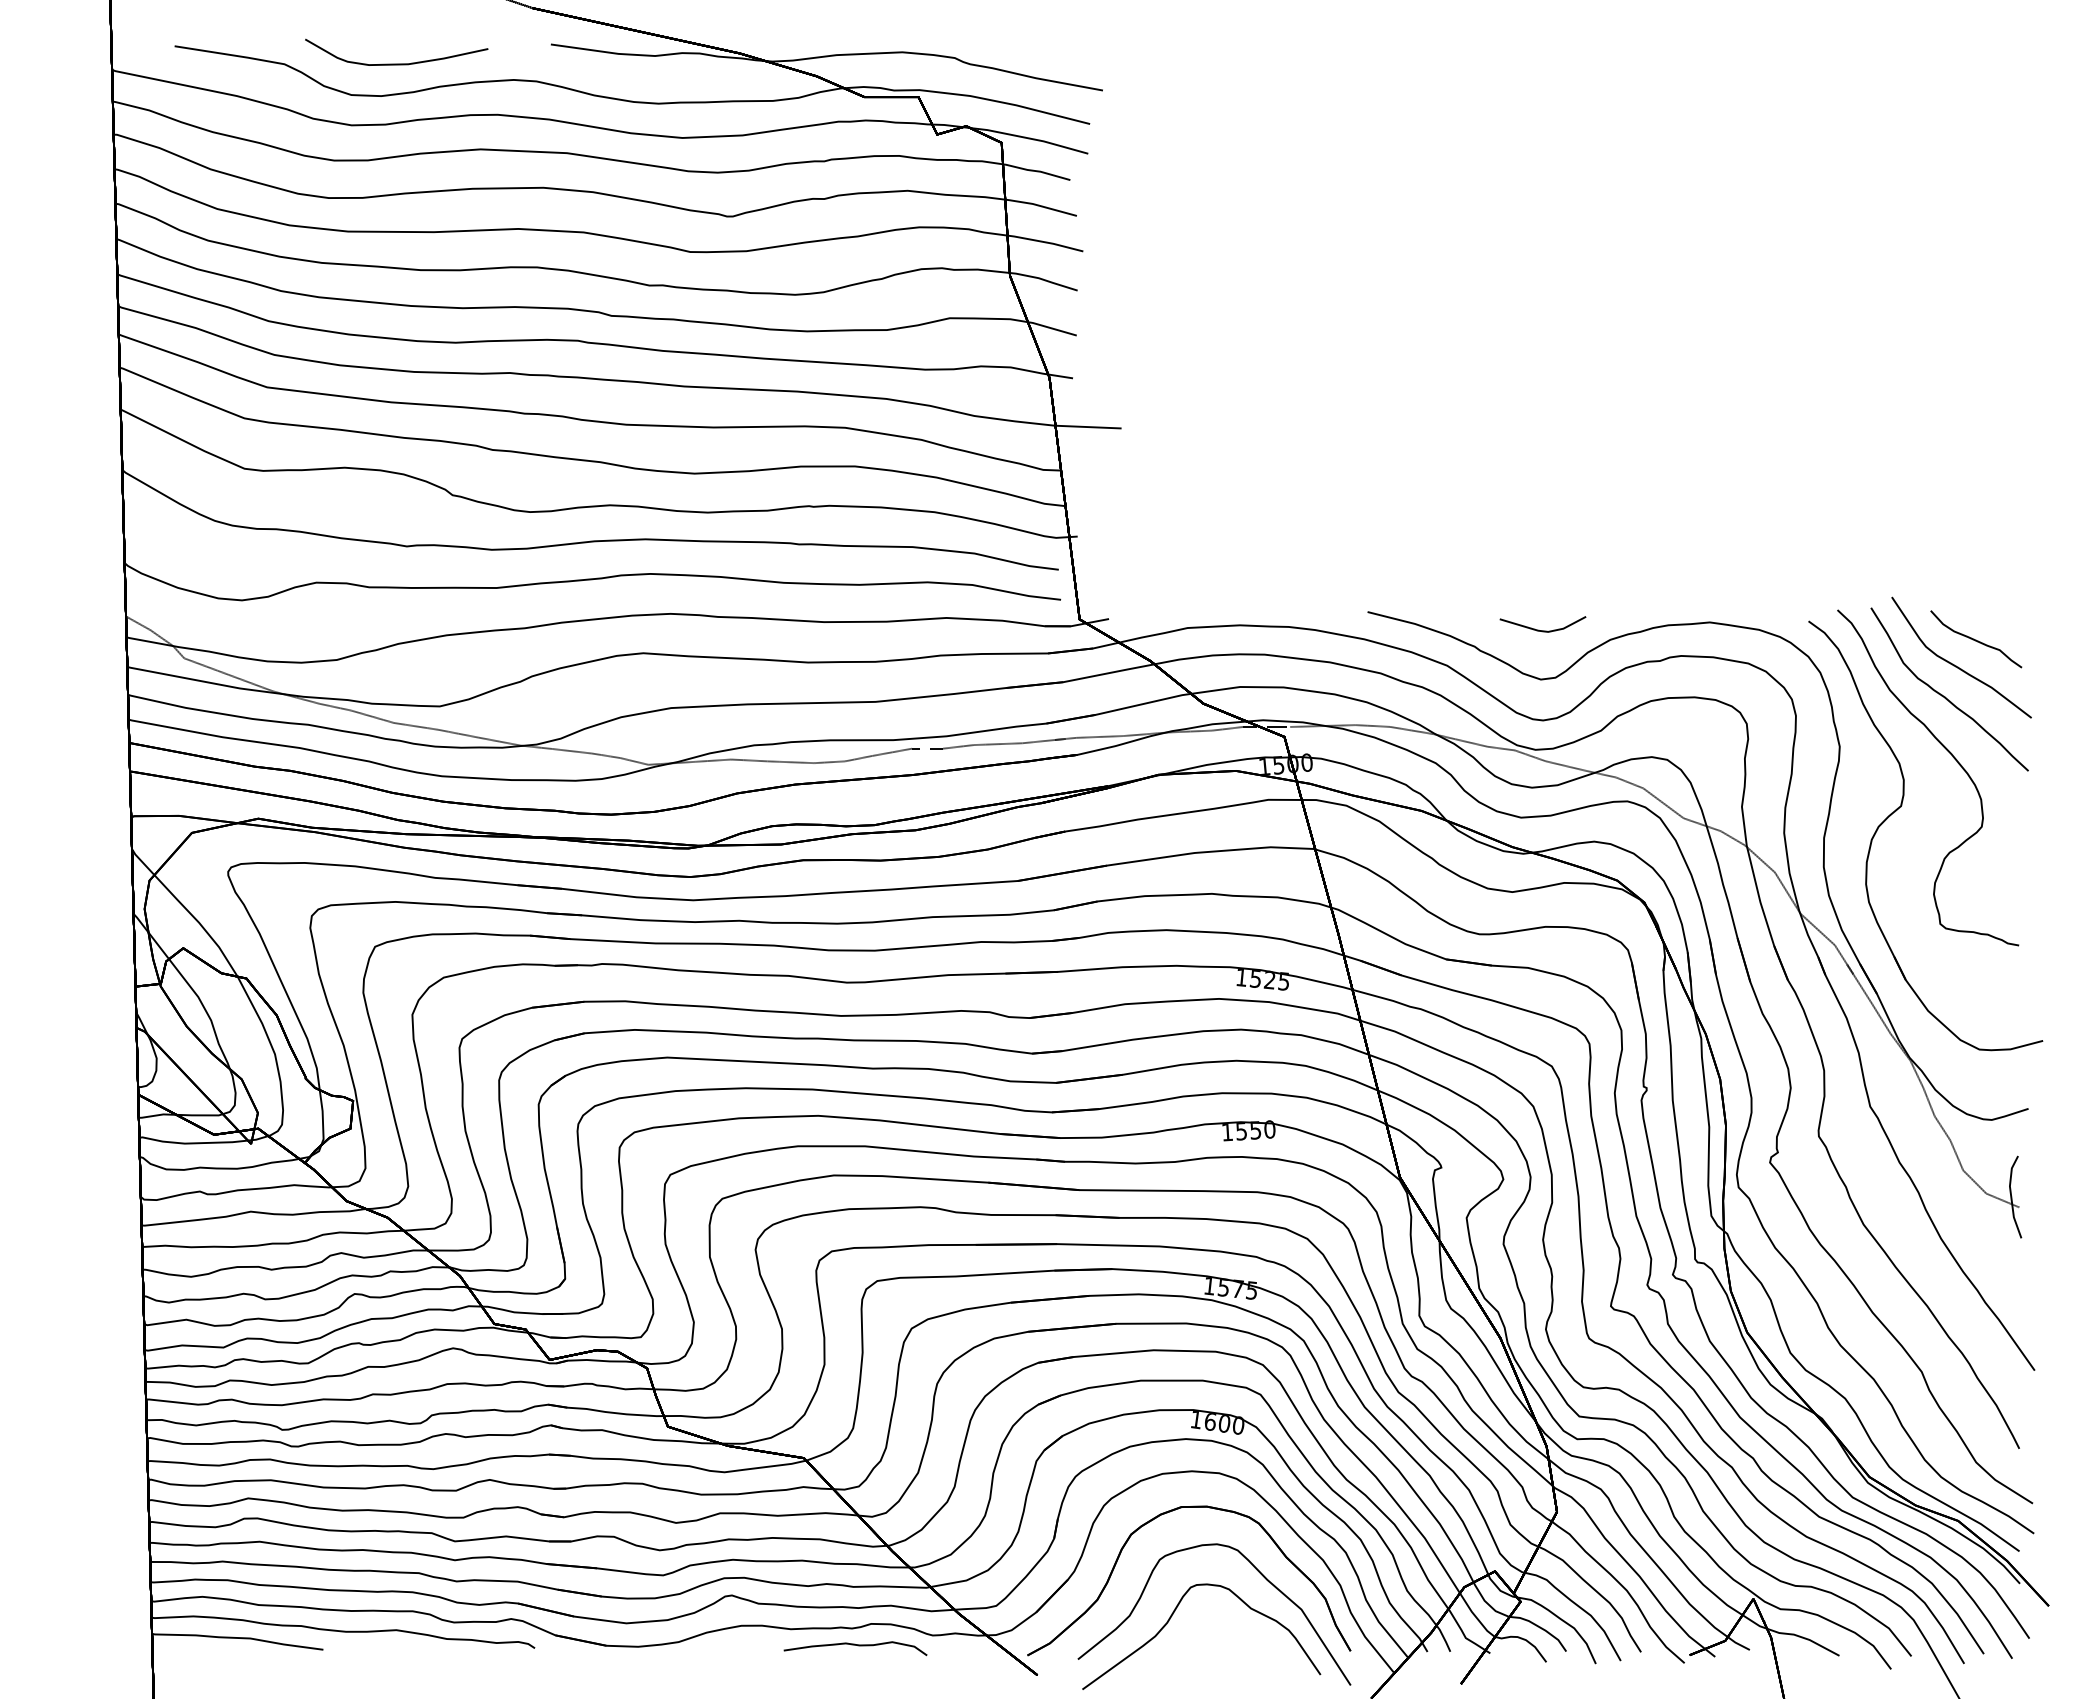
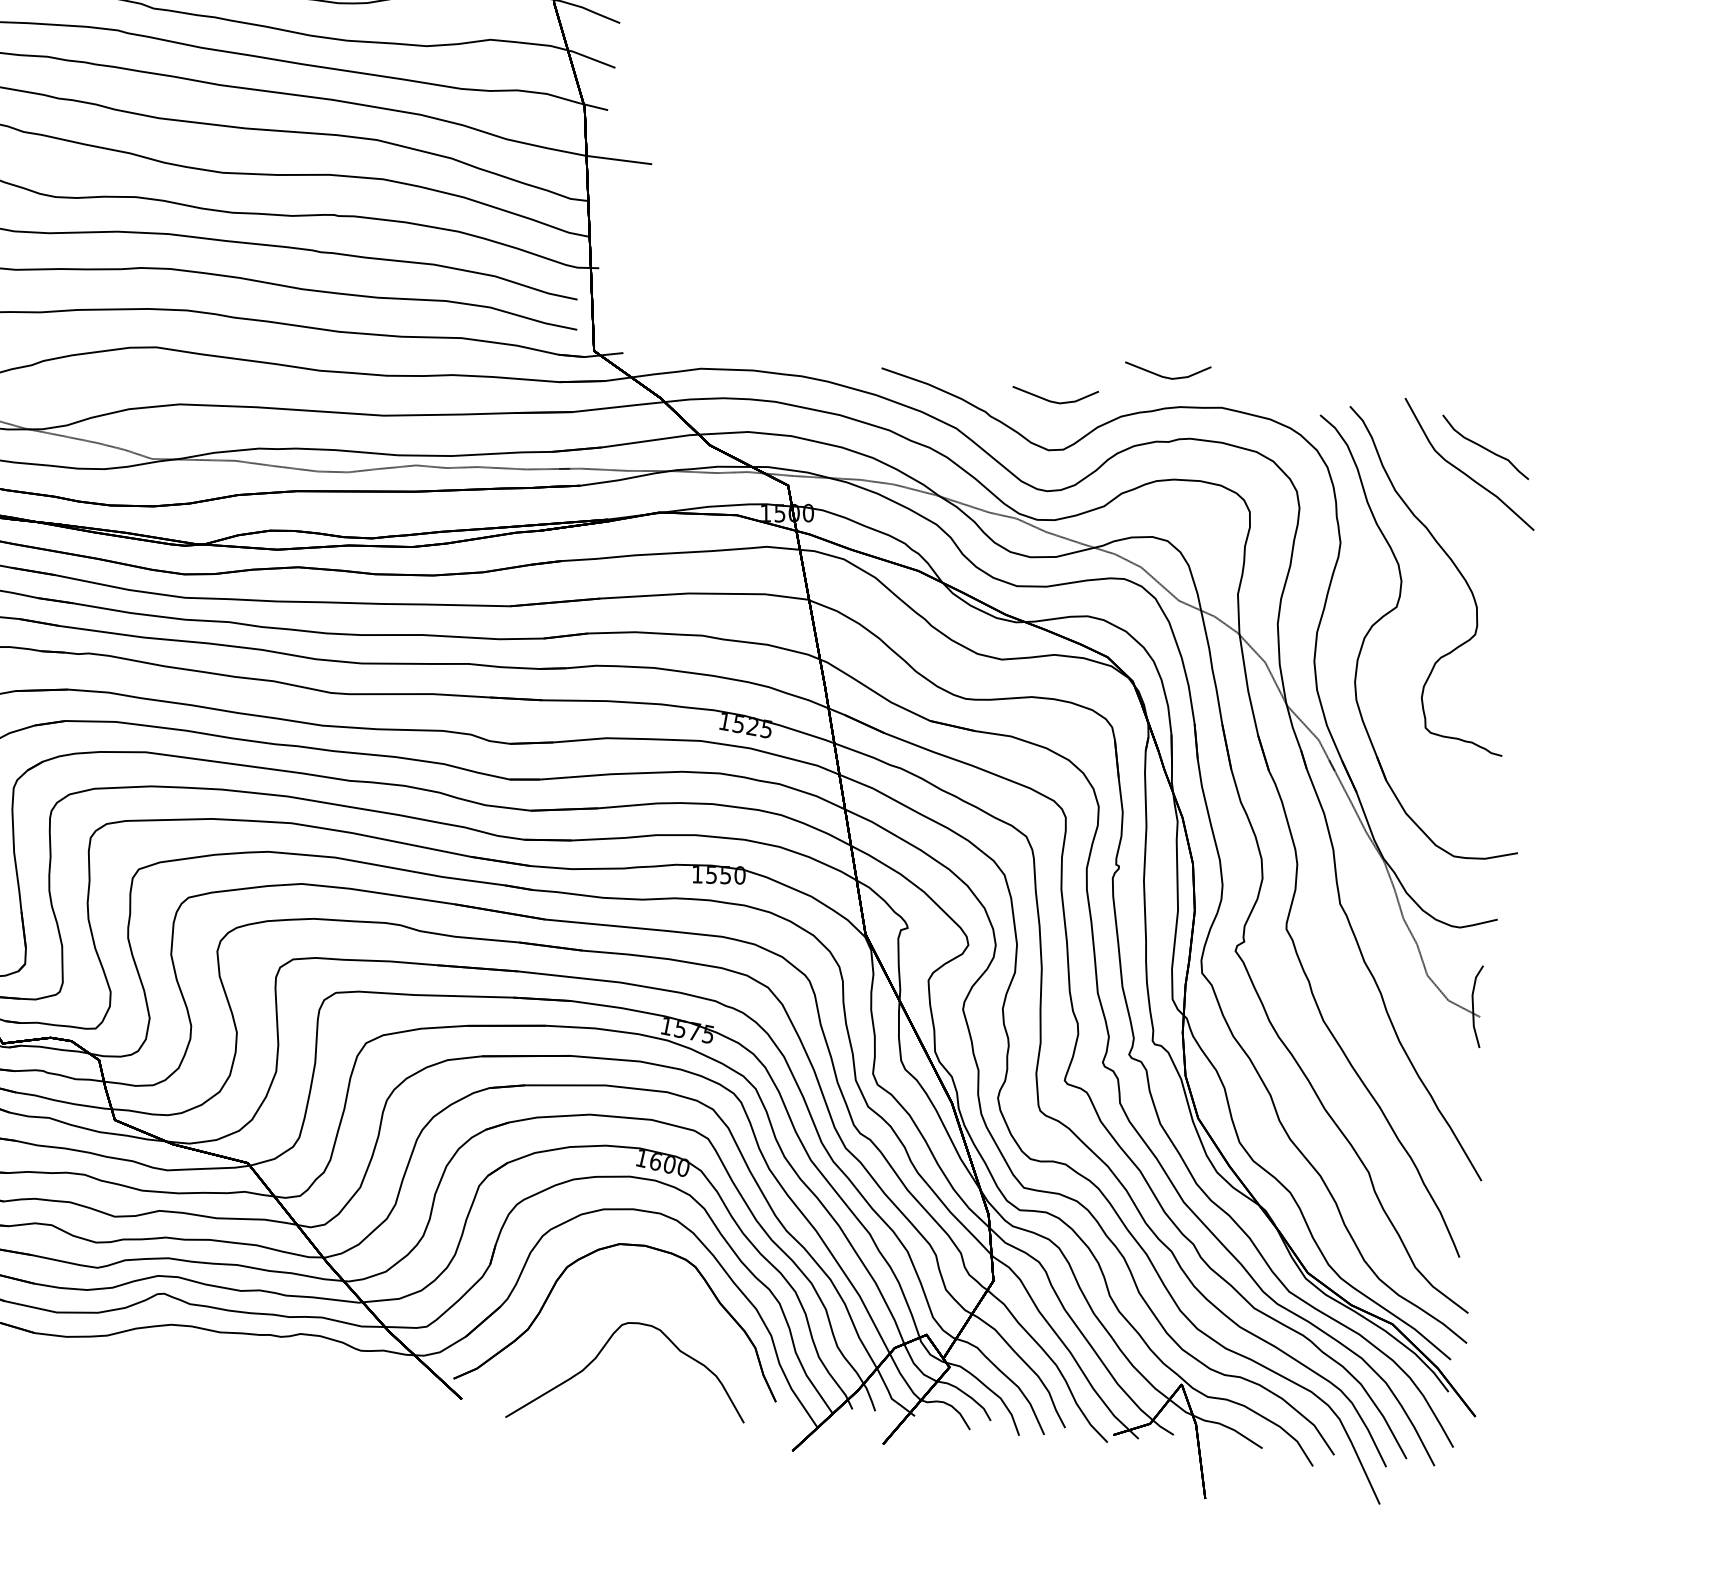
line: (1652, 596) -> (1166, 377), added
curve: (1945, 696) -> (1450, 501), removed
curve: (1257, 1571) -> (689, 1314), removed
curve: (855, 1645) -> (283, 1354), removed

